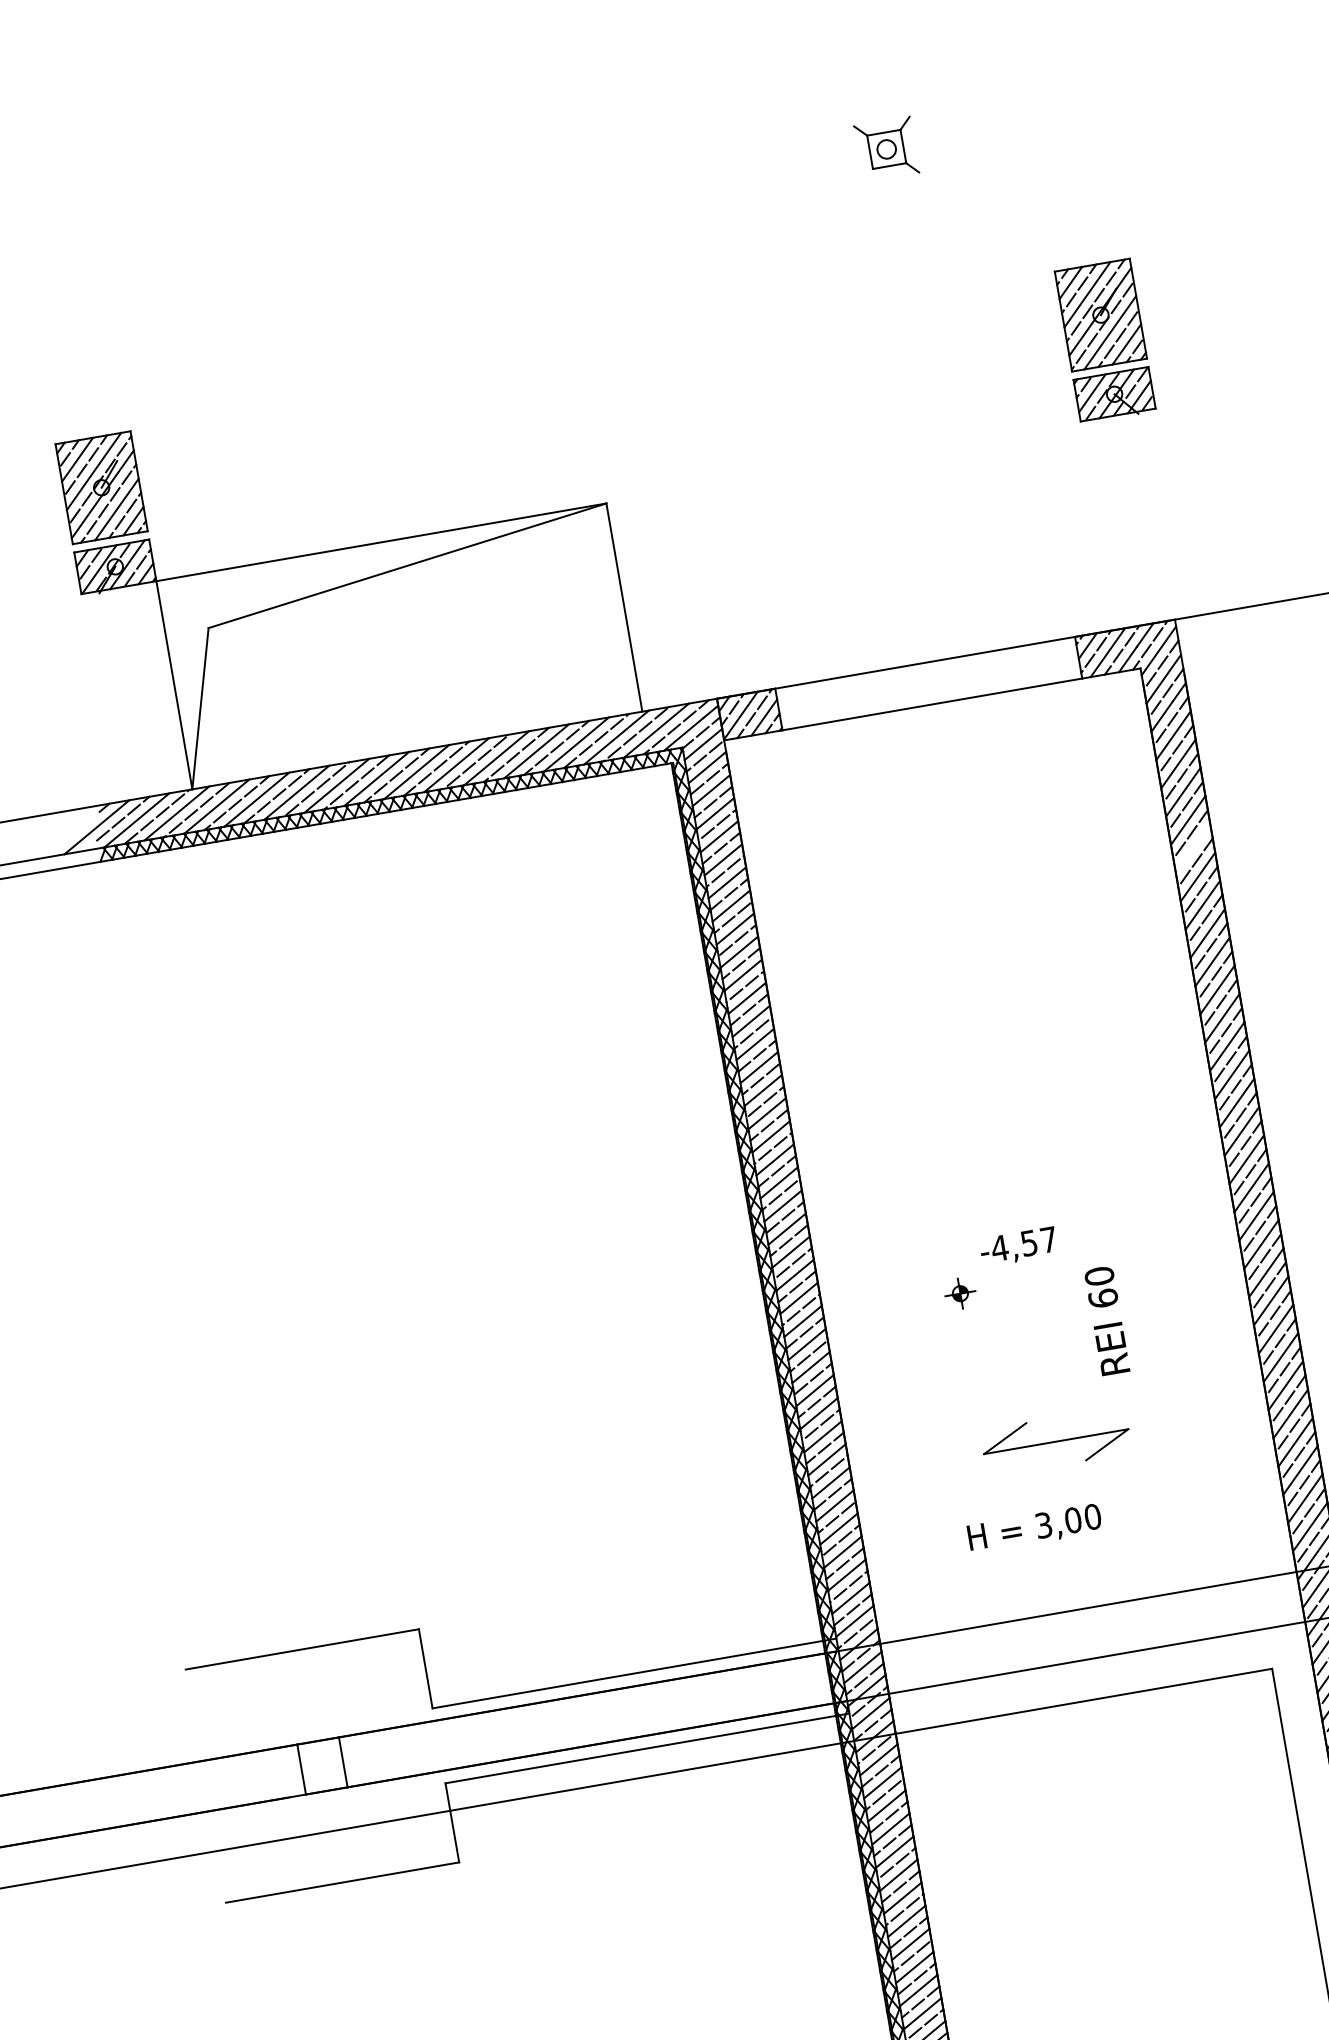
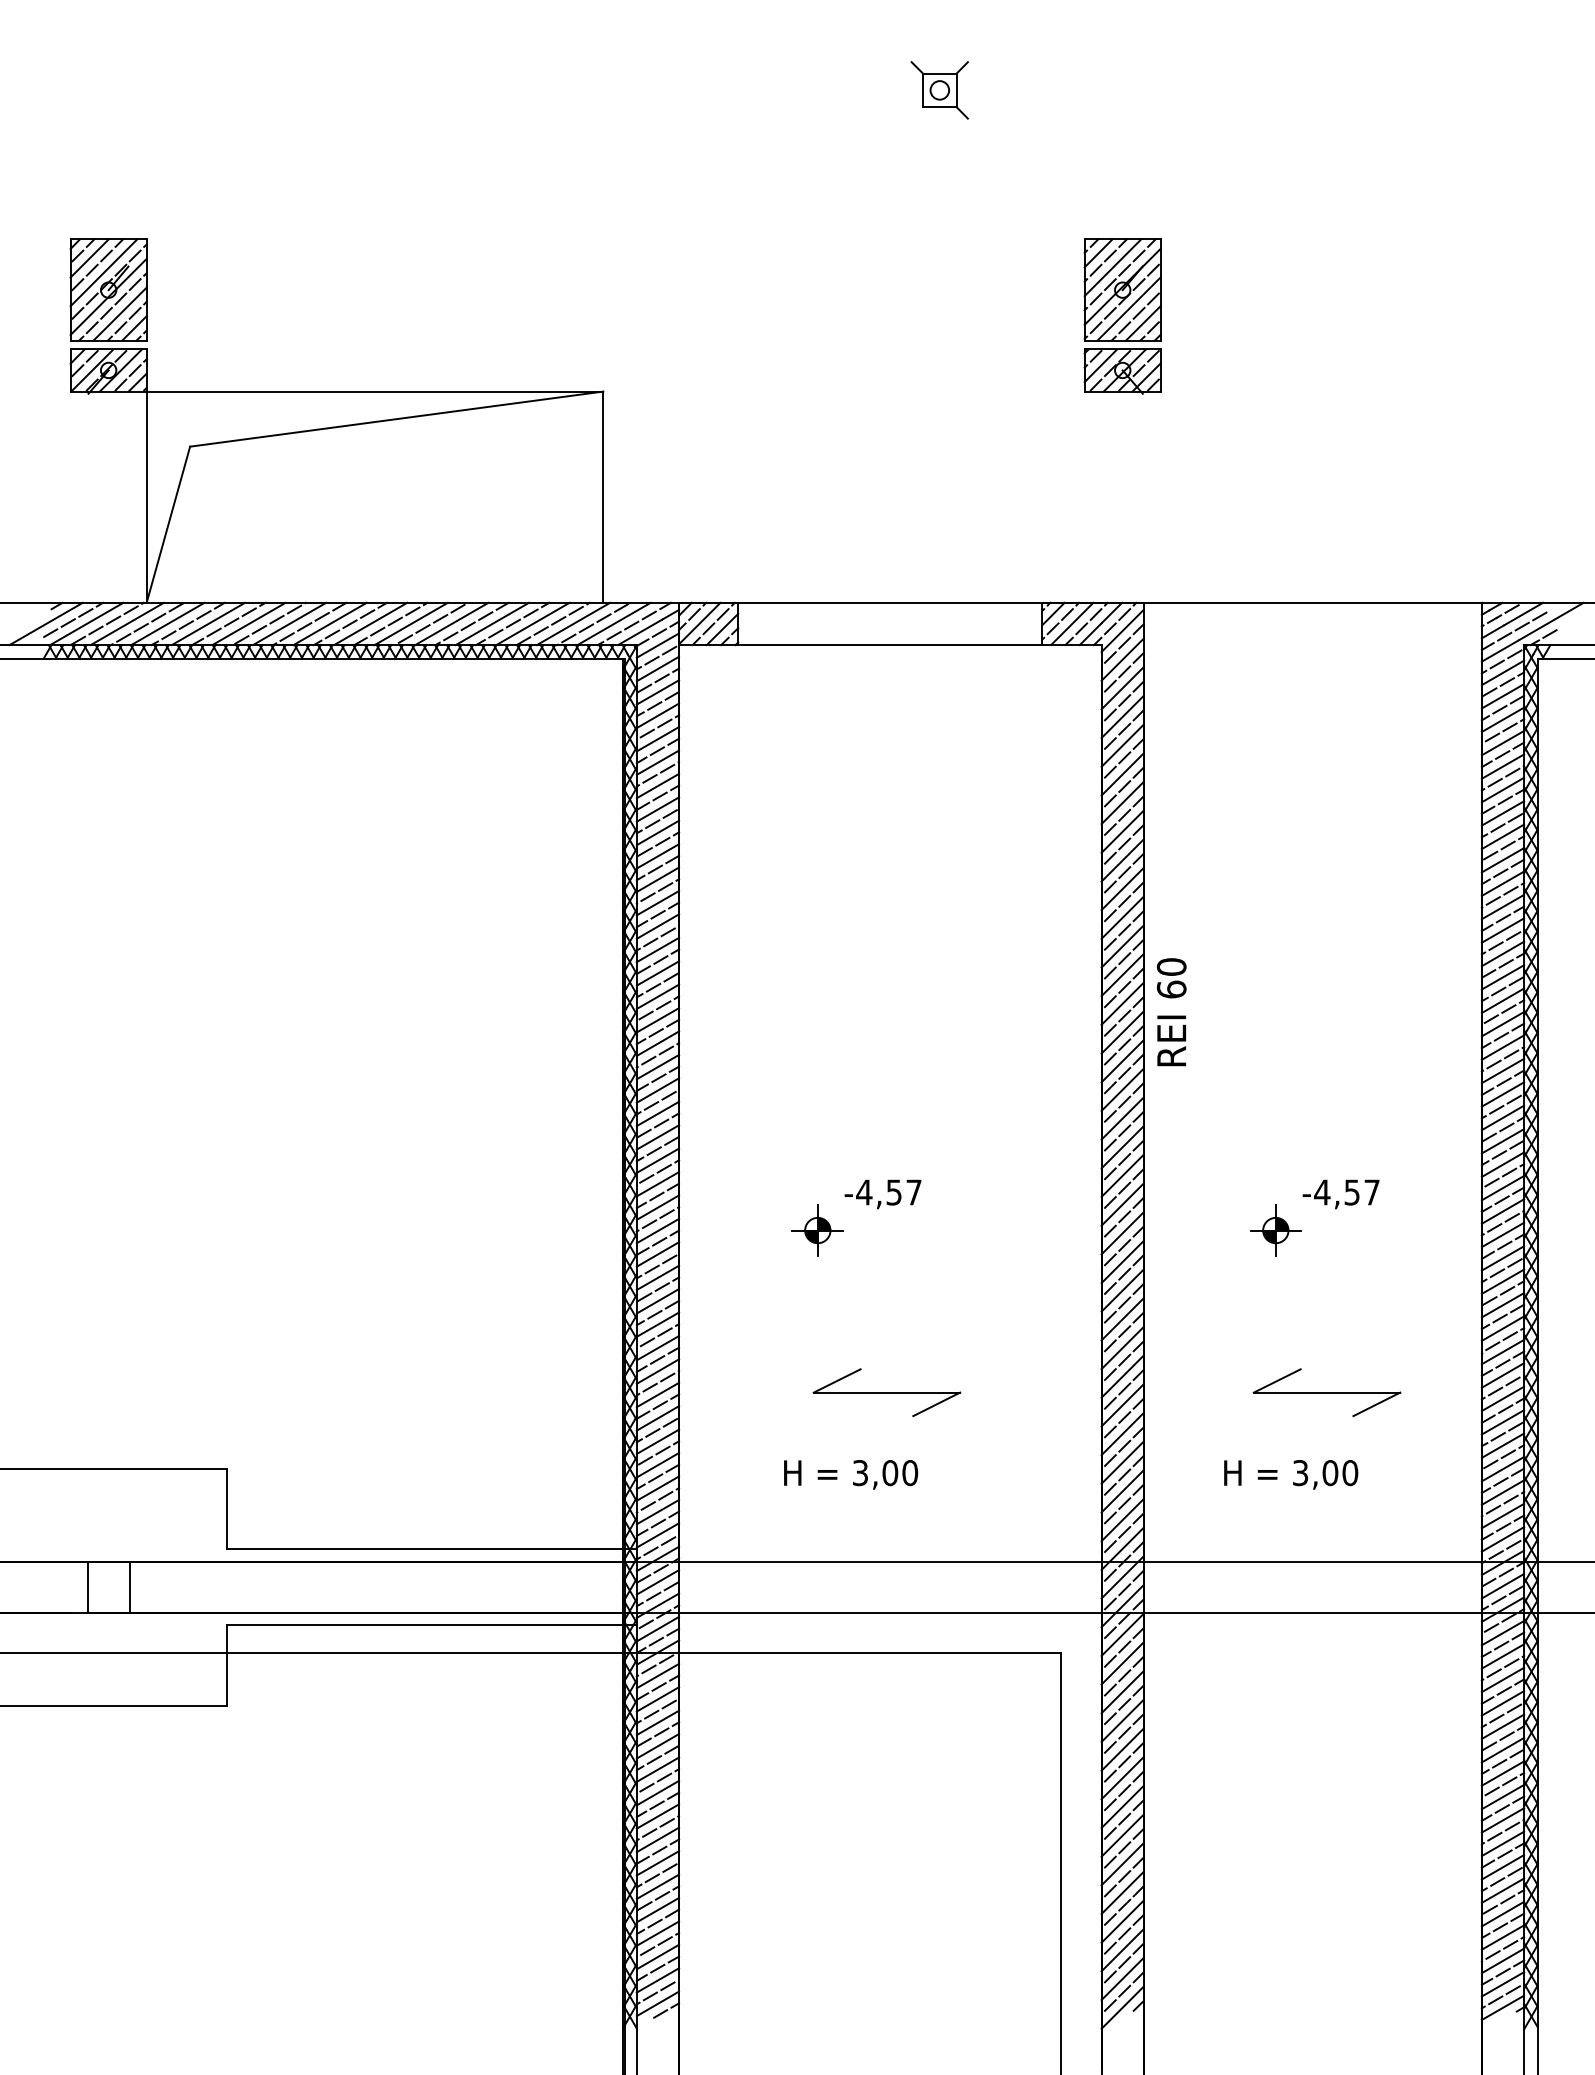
line: (1192, 848) -> (1122, 831), added
part: (960, 1293) -> (817, 1230), size x1.67
text: (1107, 1321) -> (1171, 1012), moved

